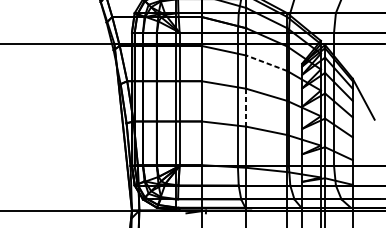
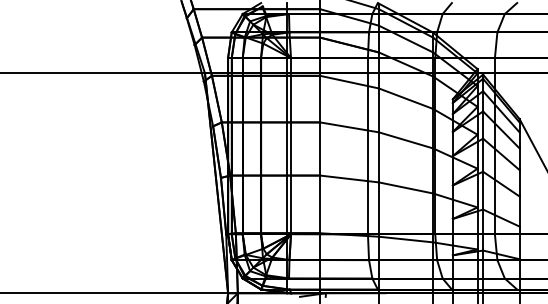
line: (267, 63) -> (406, 98), dashed -> solid
line: (245, 107) -> (378, 157), dashed -> solid

